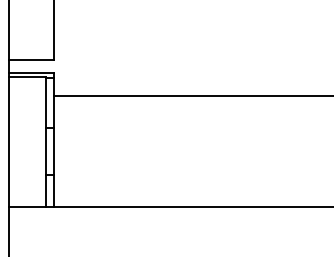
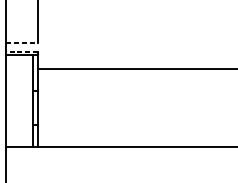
line: (31, 60) -> (22, 43), solid -> dashed
line: (30, 72) -> (21, 51), solid -> dashed

